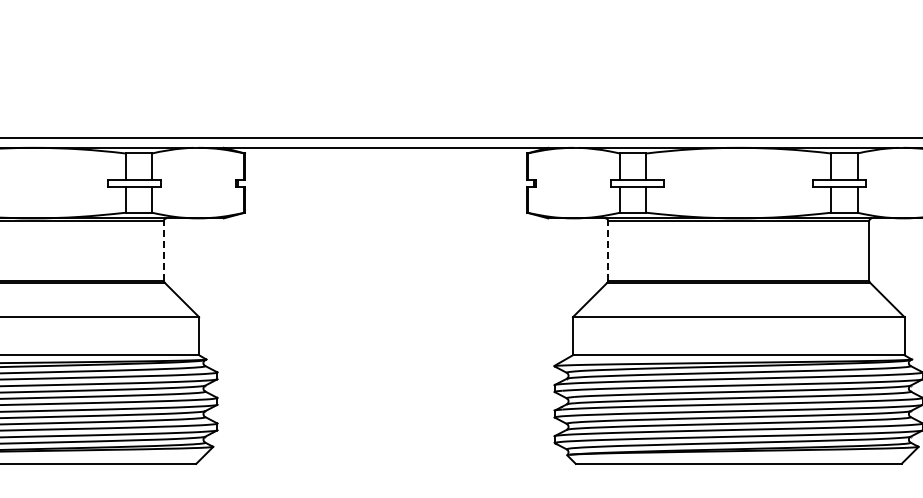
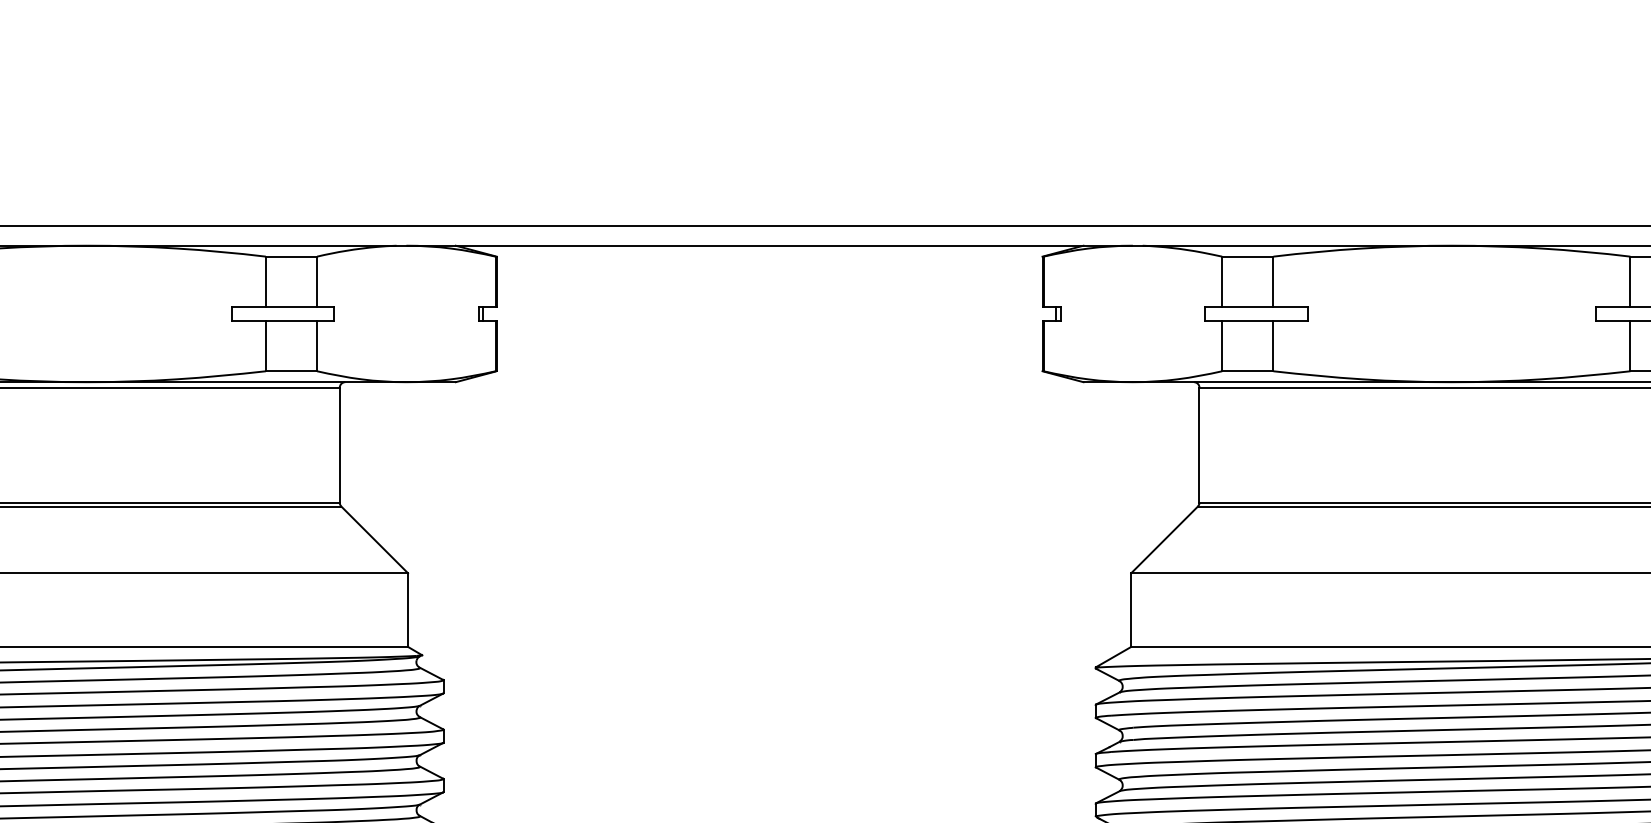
line: (163, 250) -> (339, 444), dashed -> solid
line: (608, 250) -> (1199, 444), dashed -> solid

